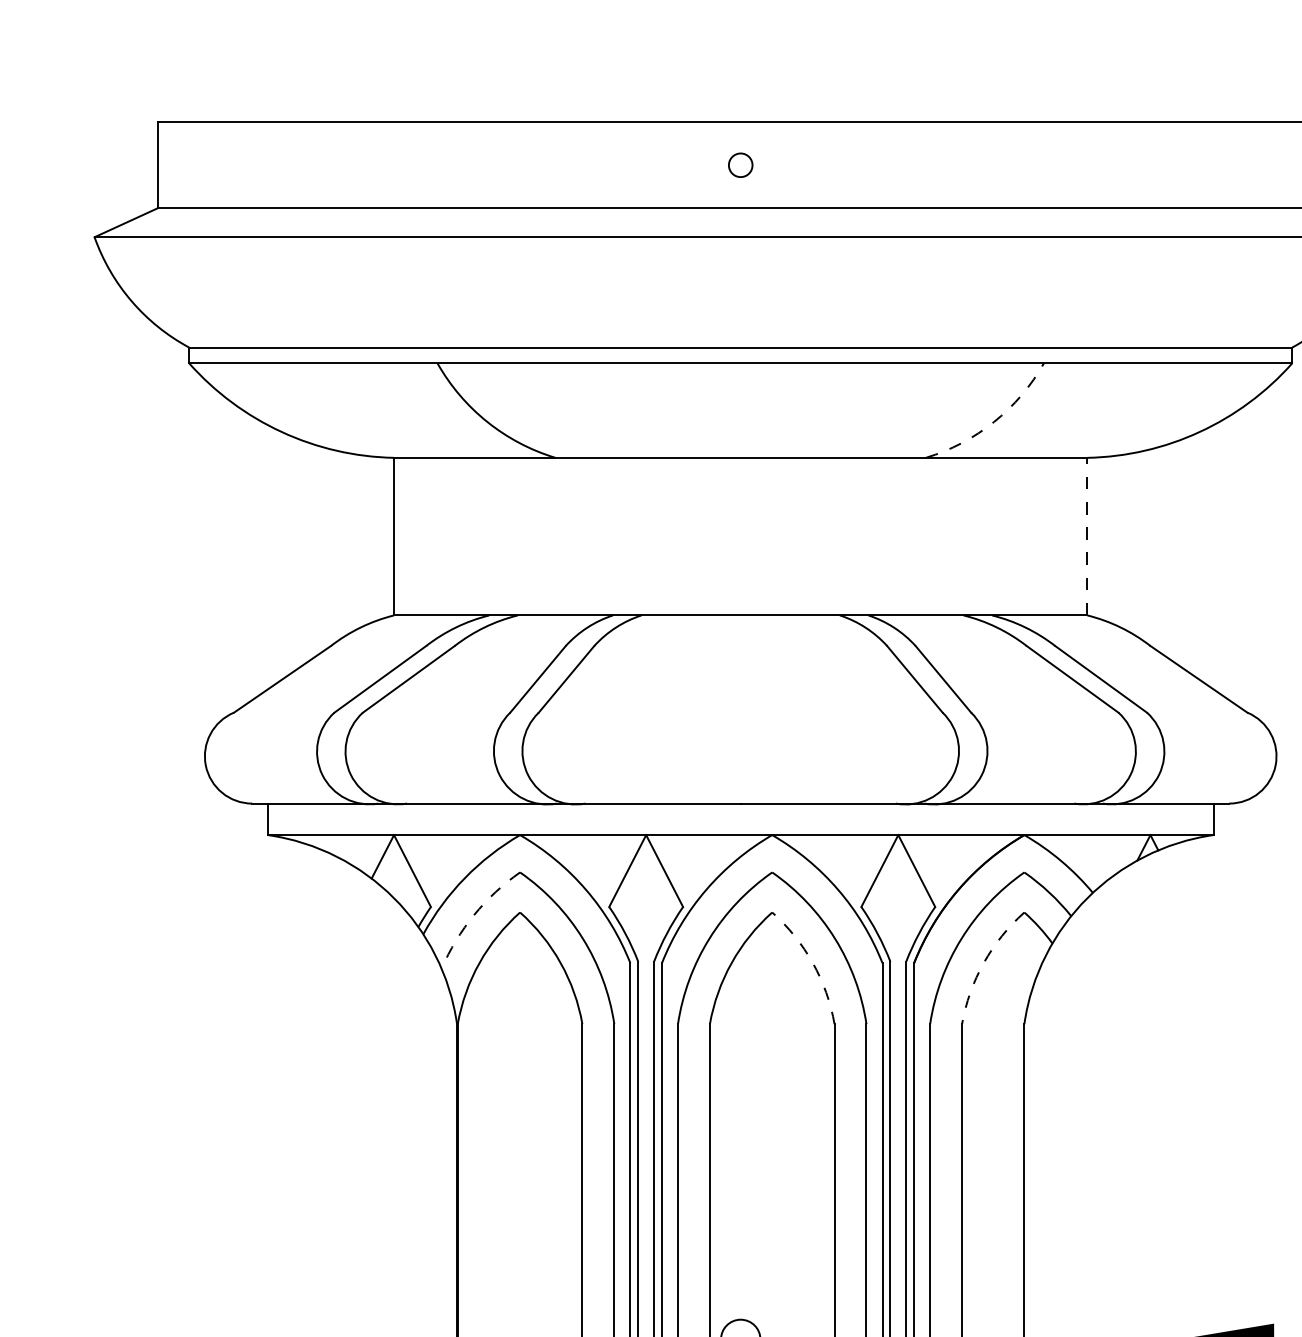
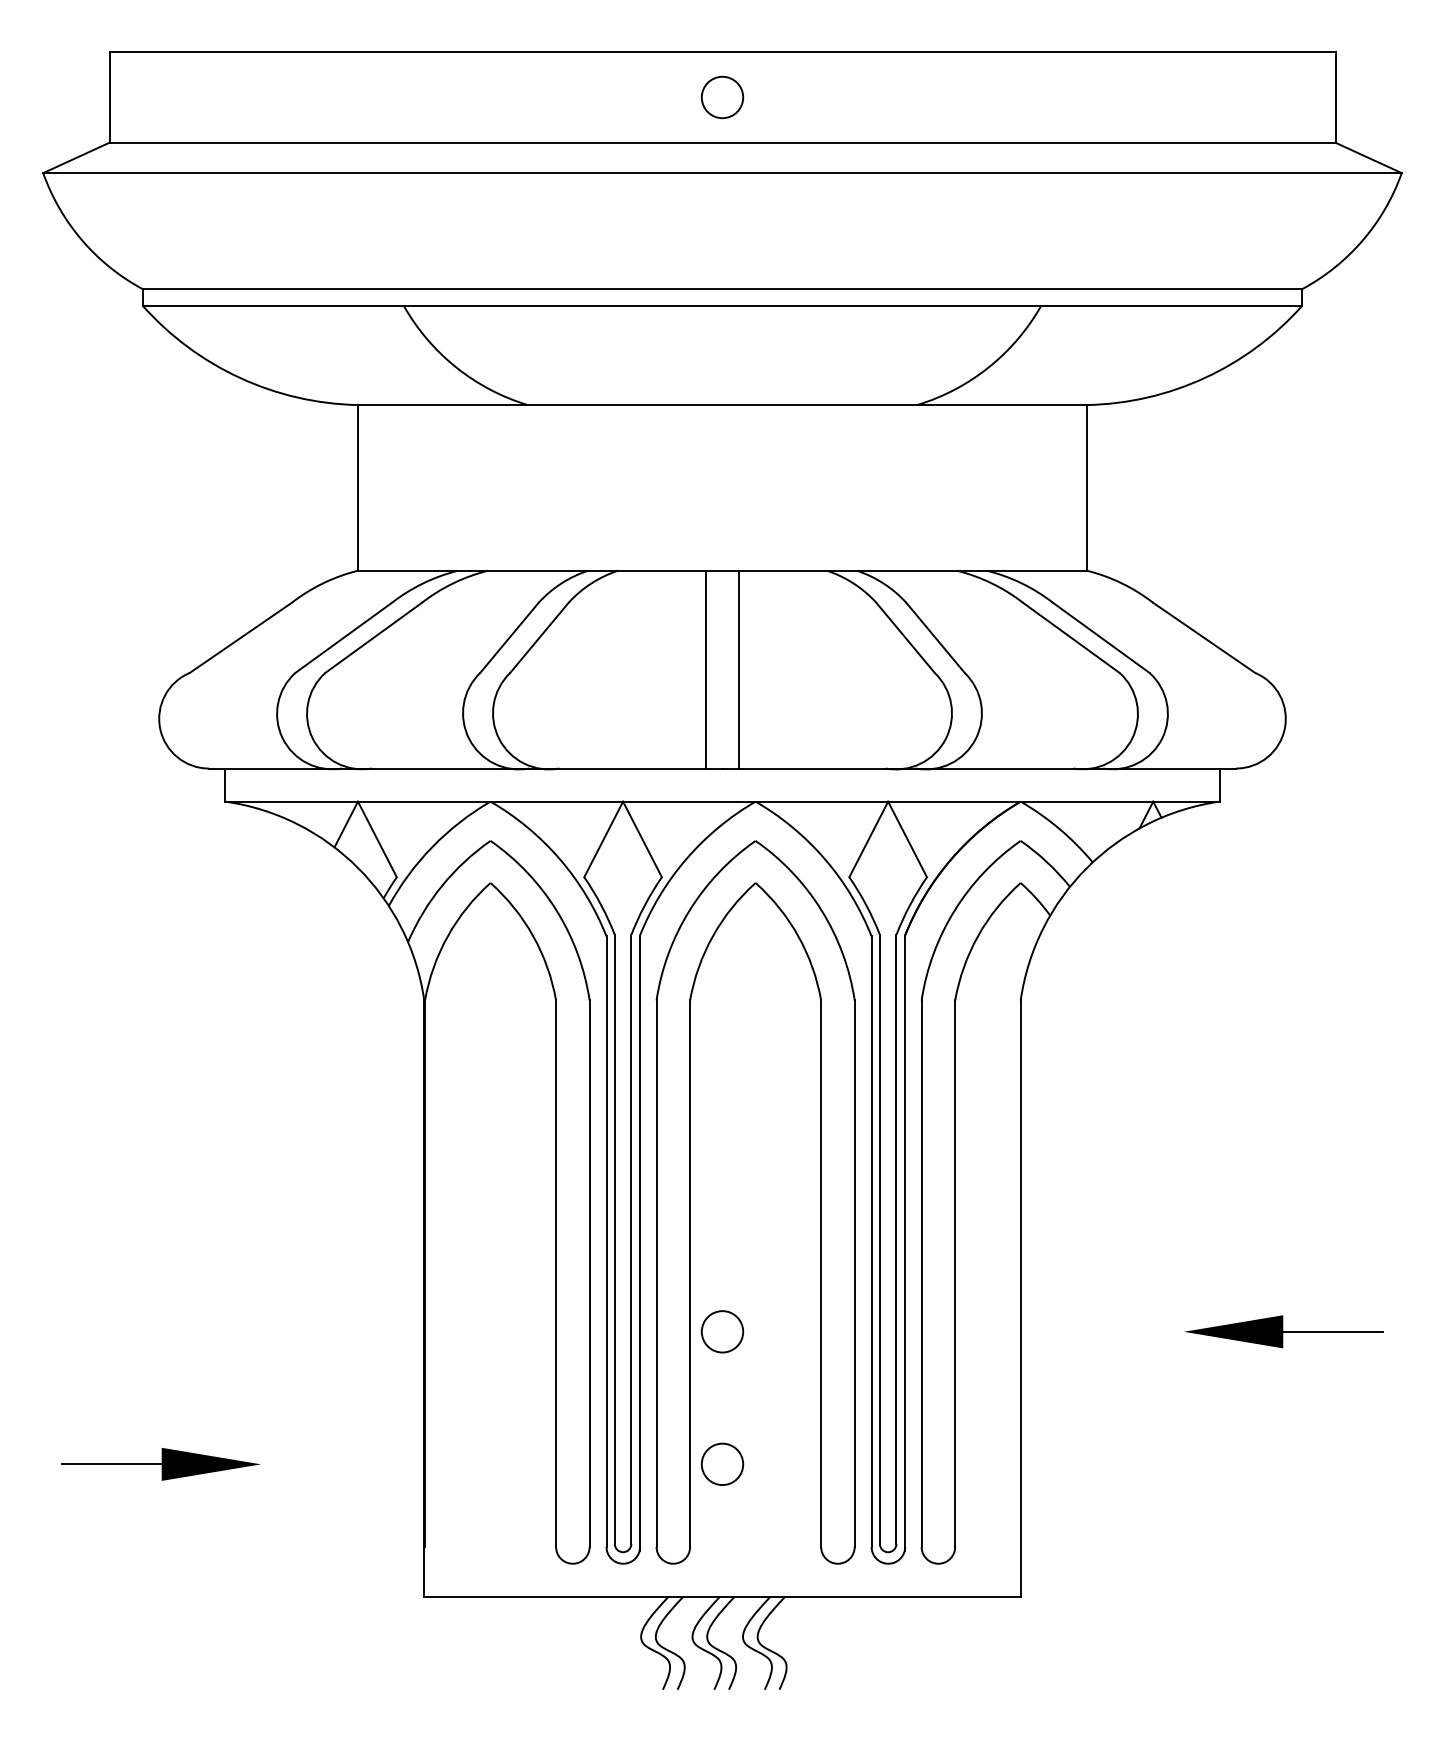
circle: (740, 165) -> (722, 97), size x1.67
arc: (993, 422) -> (988, 367), dashed -> solid
line: (1086, 536) -> (1086, 487), dashed -> solid
line: (724, 709) -> (705, 669), added
line: (756, 709) -> (739, 669), added
arc: (474, 914) -> (442, 885), dashed -> solid
arc: (813, 963) -> (798, 936), dashed -> solid
arc: (984, 963) -> (978, 936), dashed -> solid

